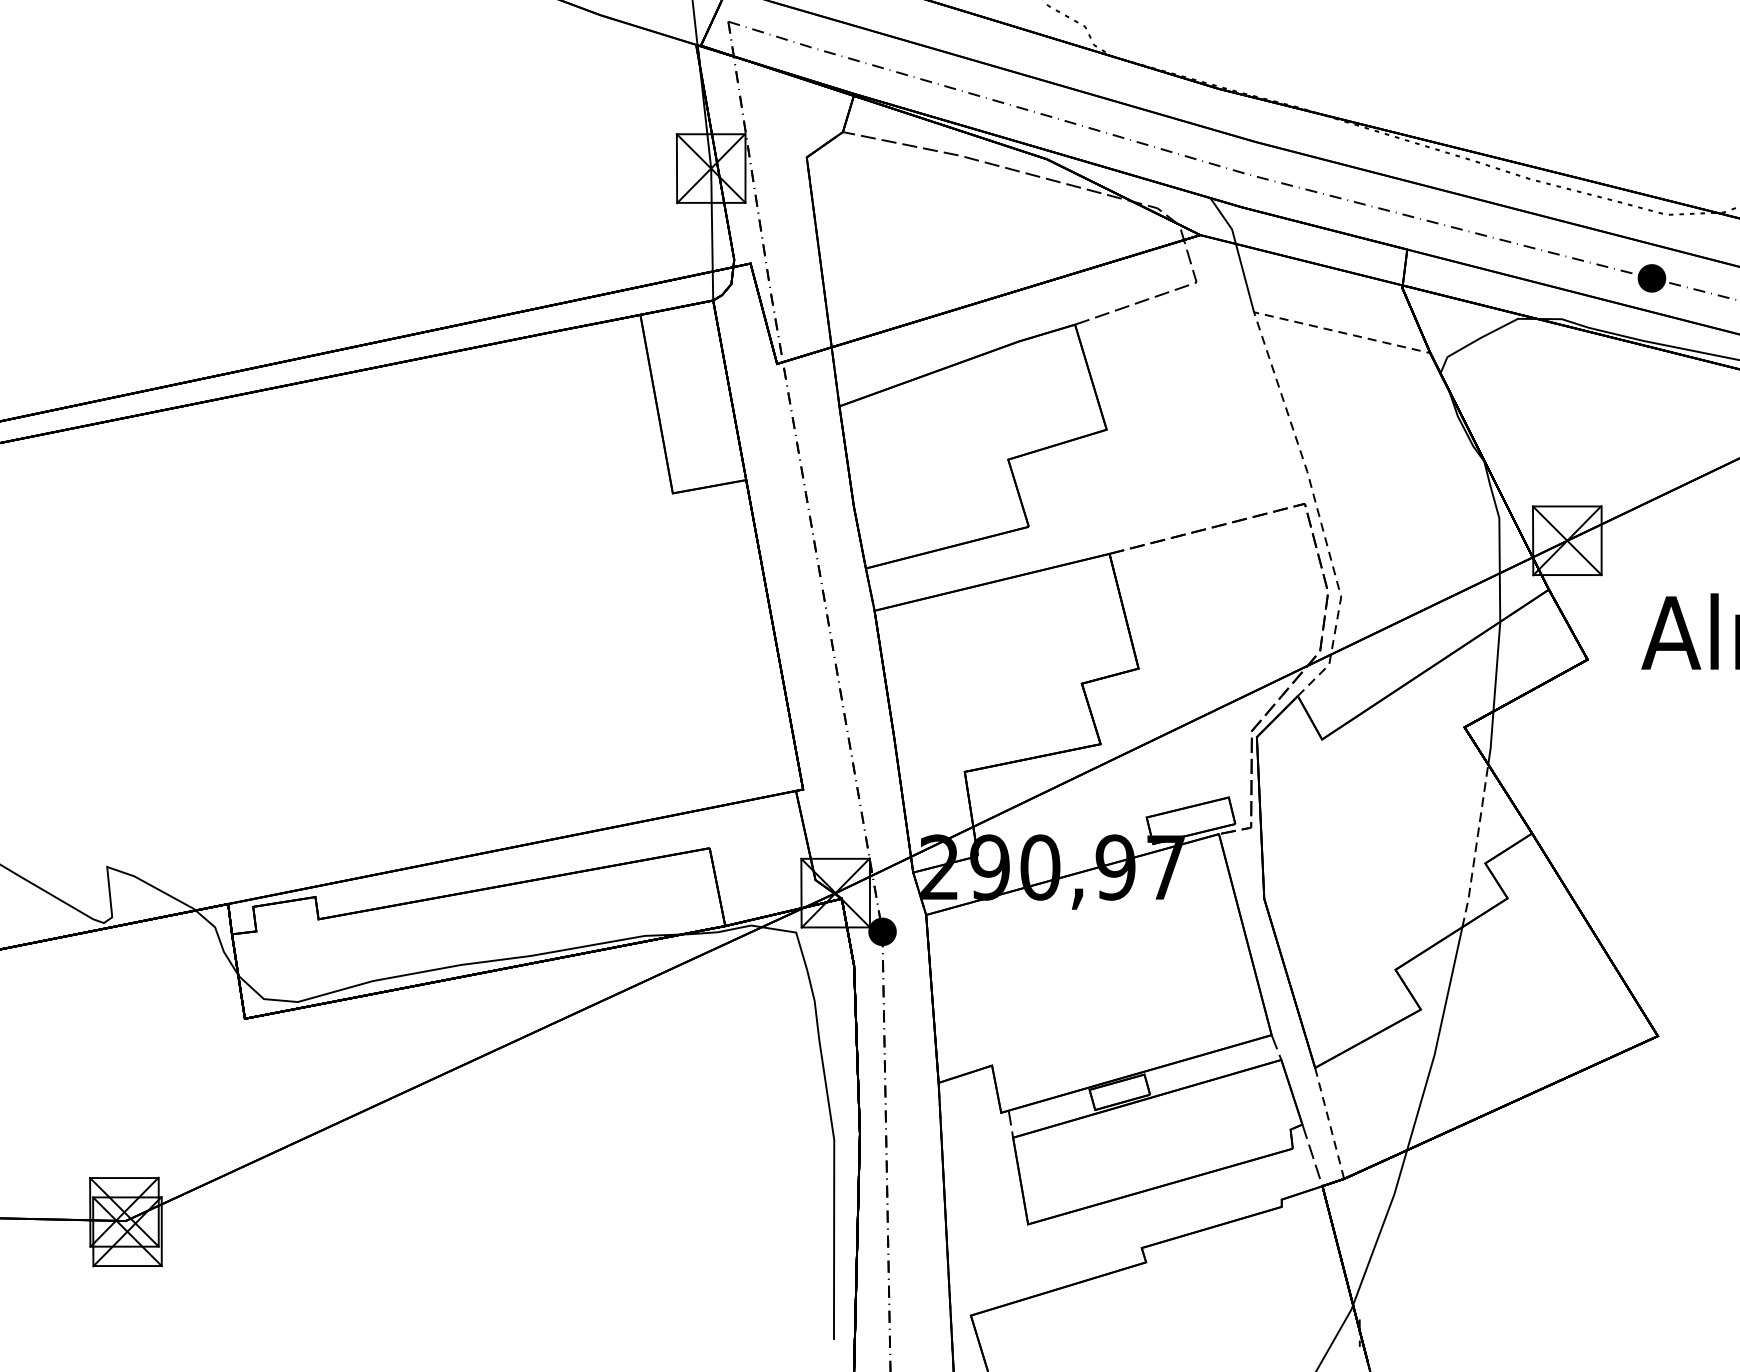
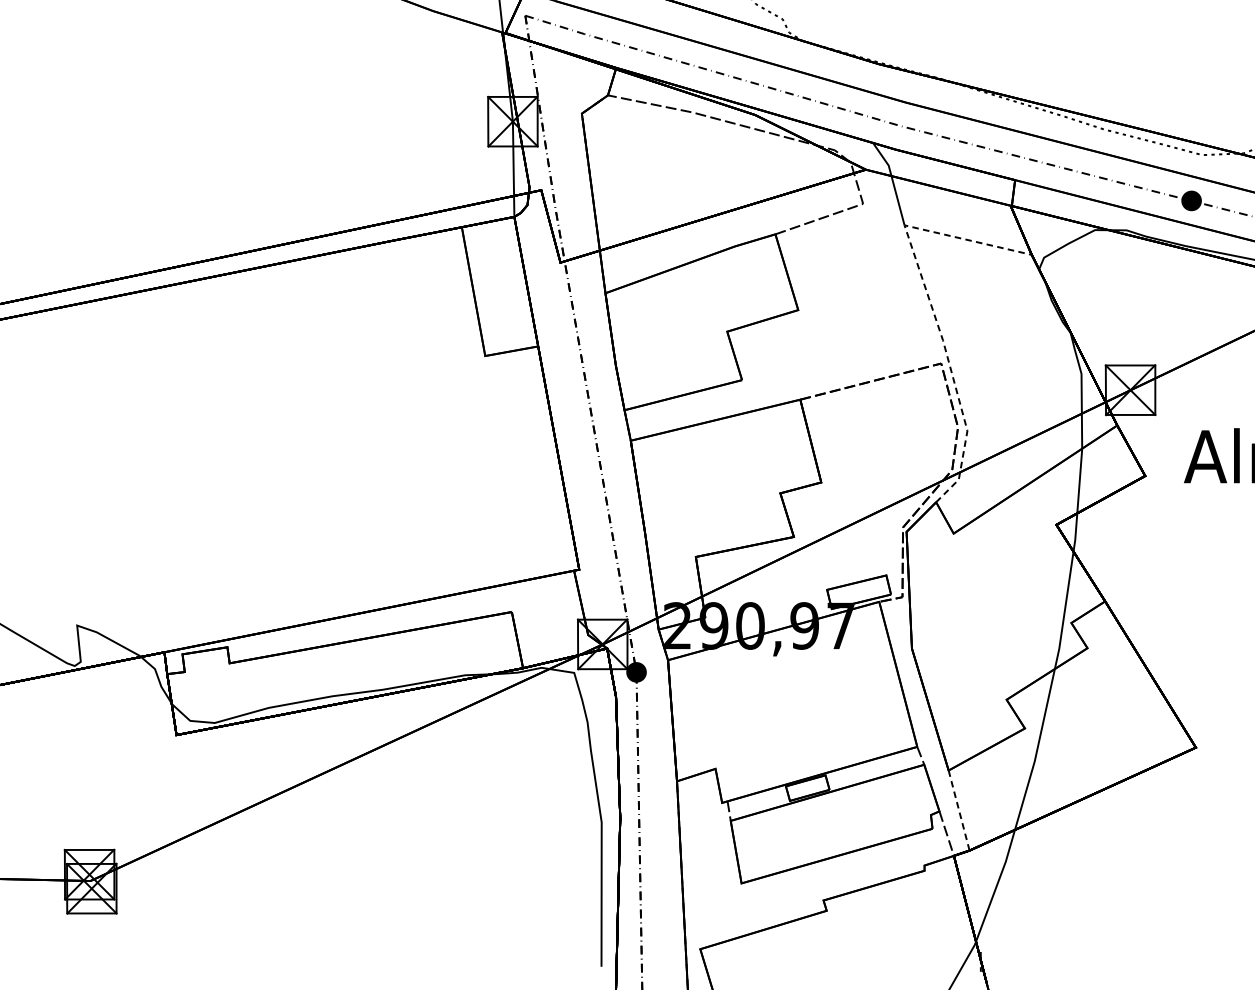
line: (1475, 846) -> (1064, 610), dashed -> solid

